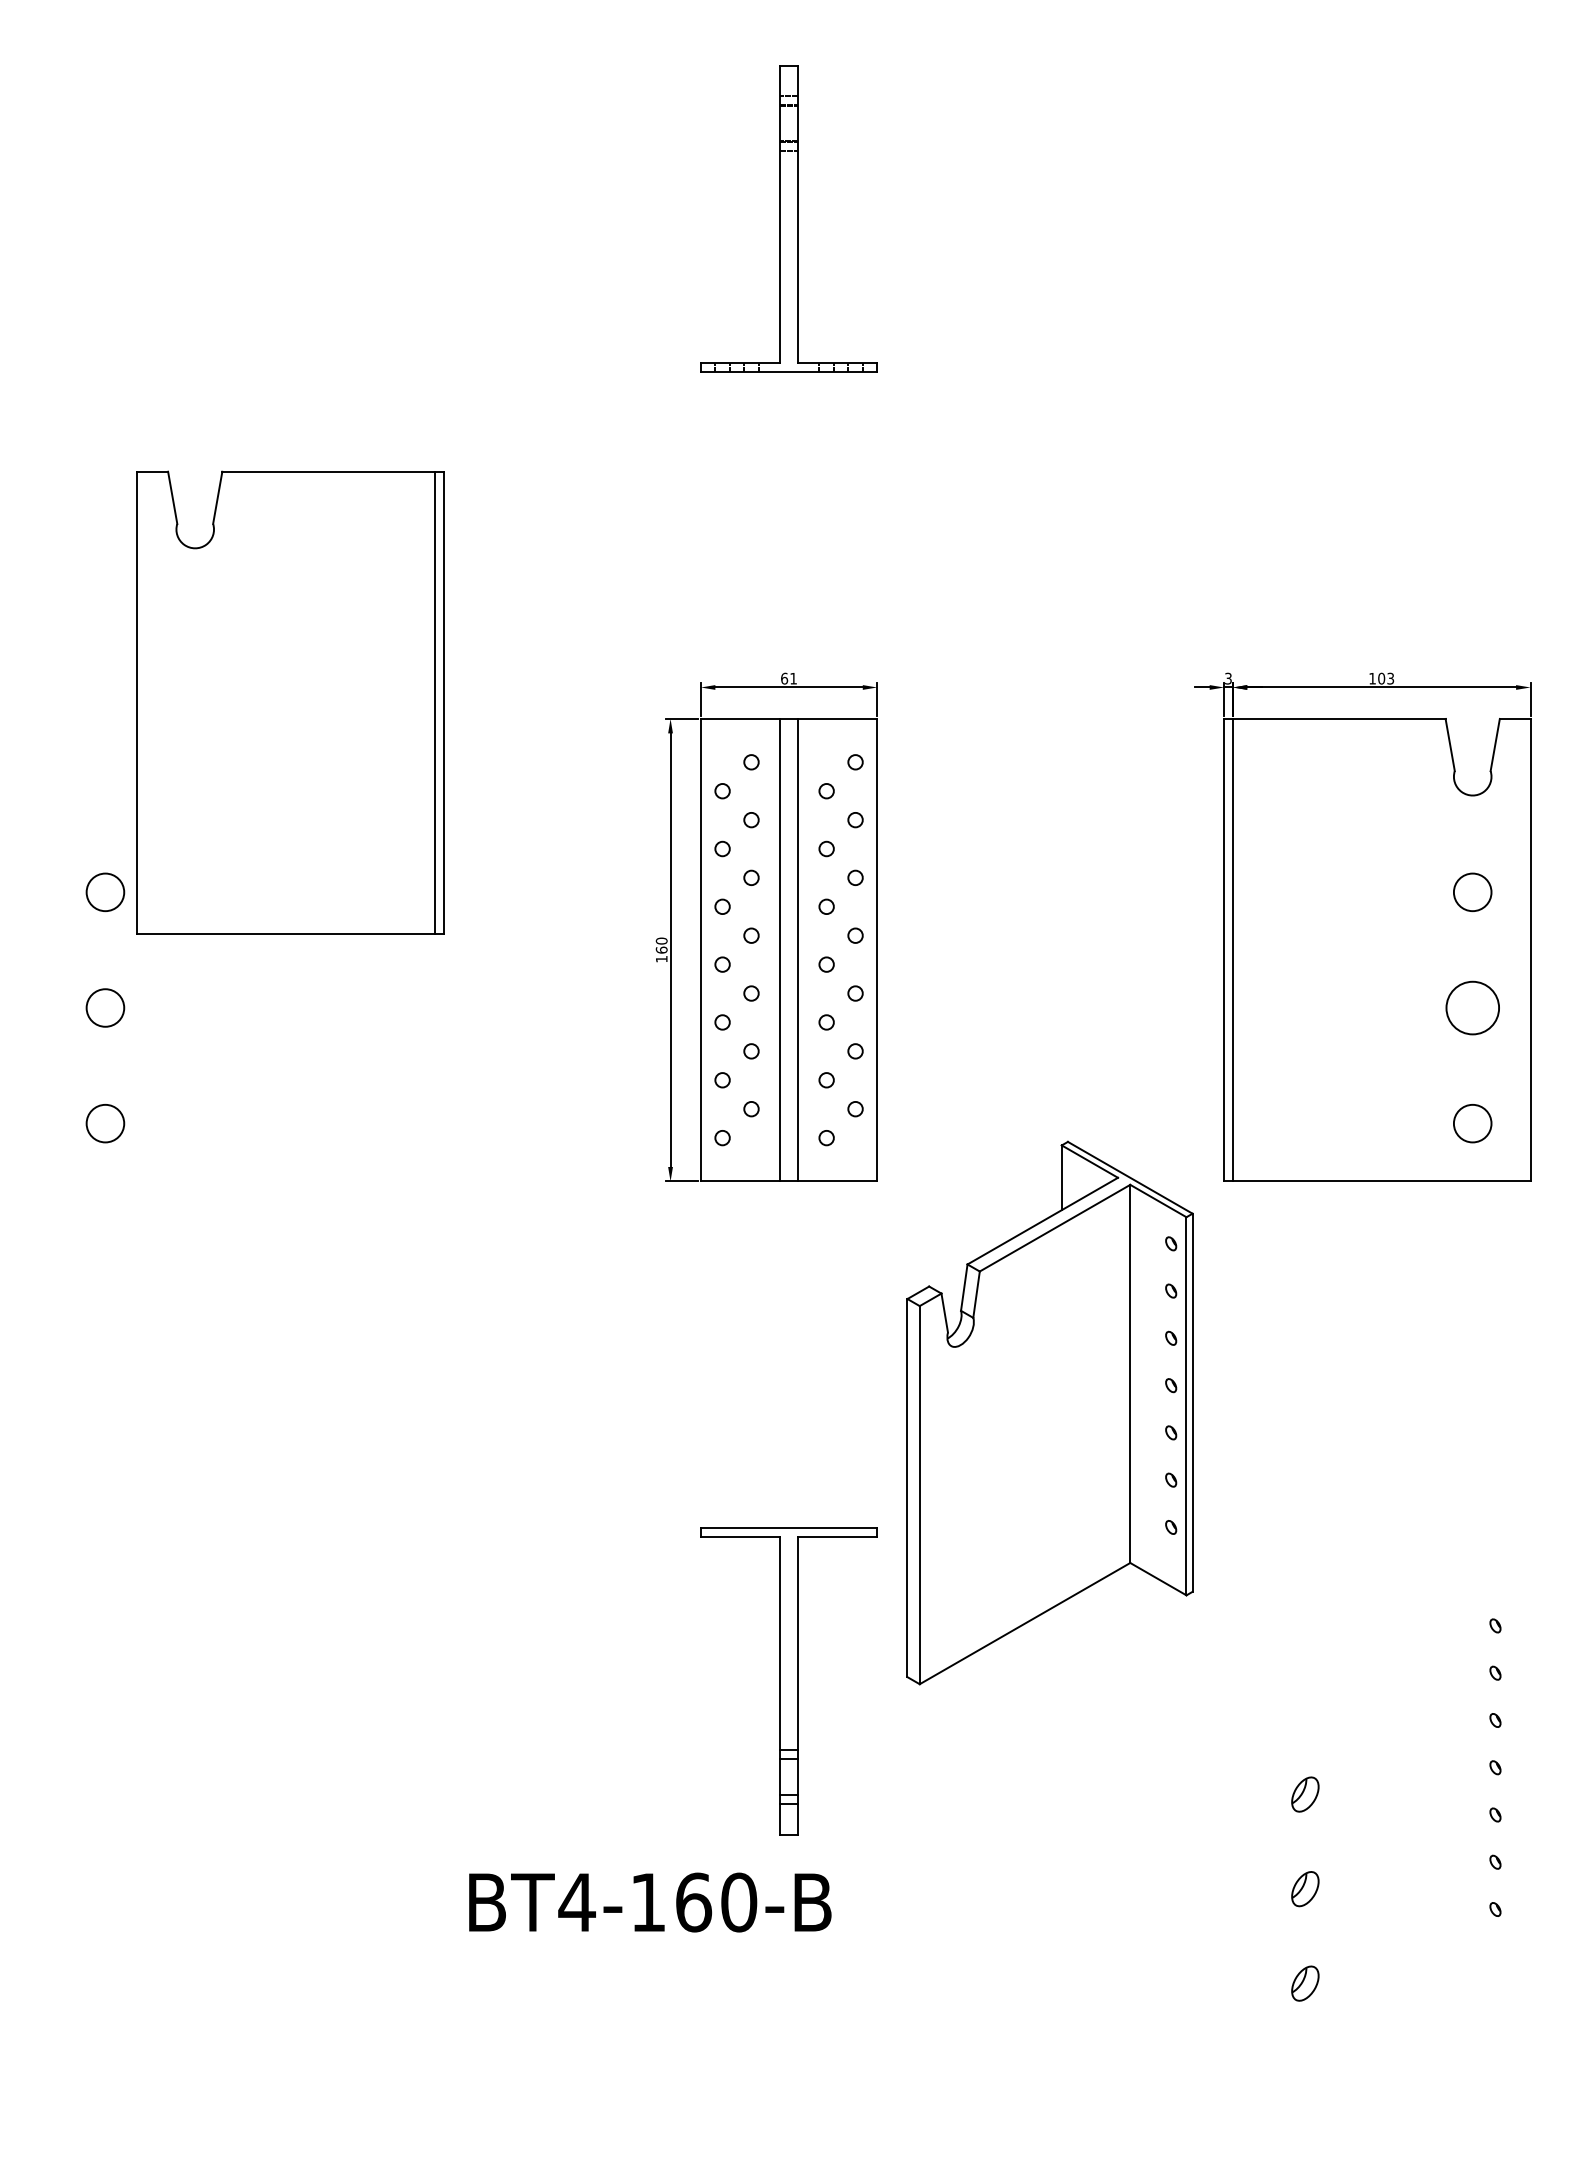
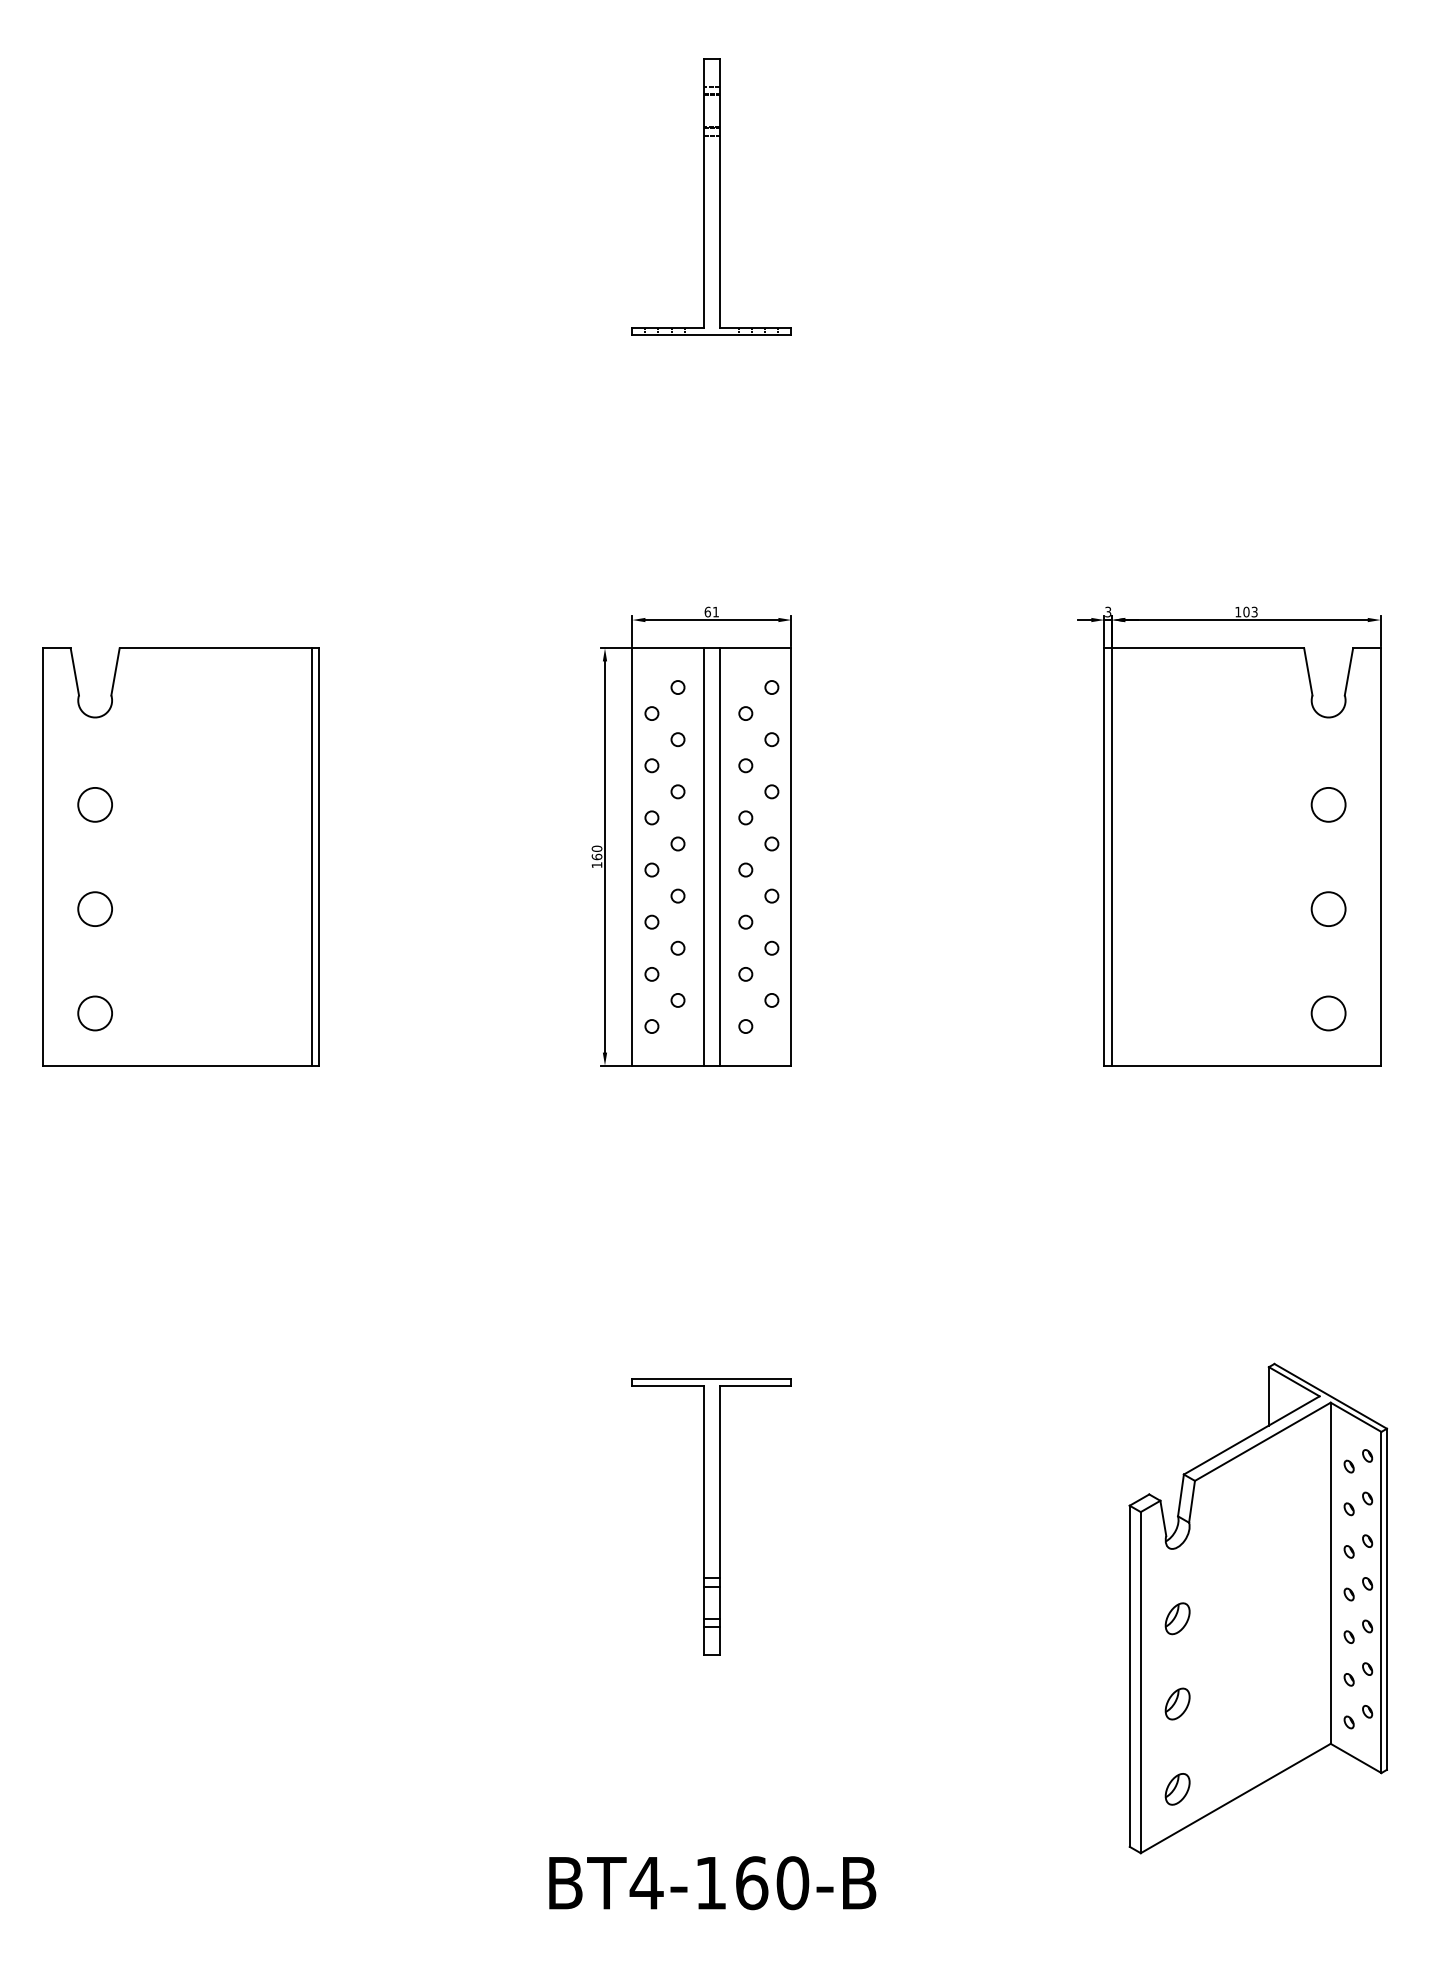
part: (289, 702) -> (180, 856), moved
circle: (1472, 1007) -> (1328, 908), size x0.71
part: (1050, 1412) -> (1258, 1608), moved
text: (650, 1902) -> (712, 1883), moved

